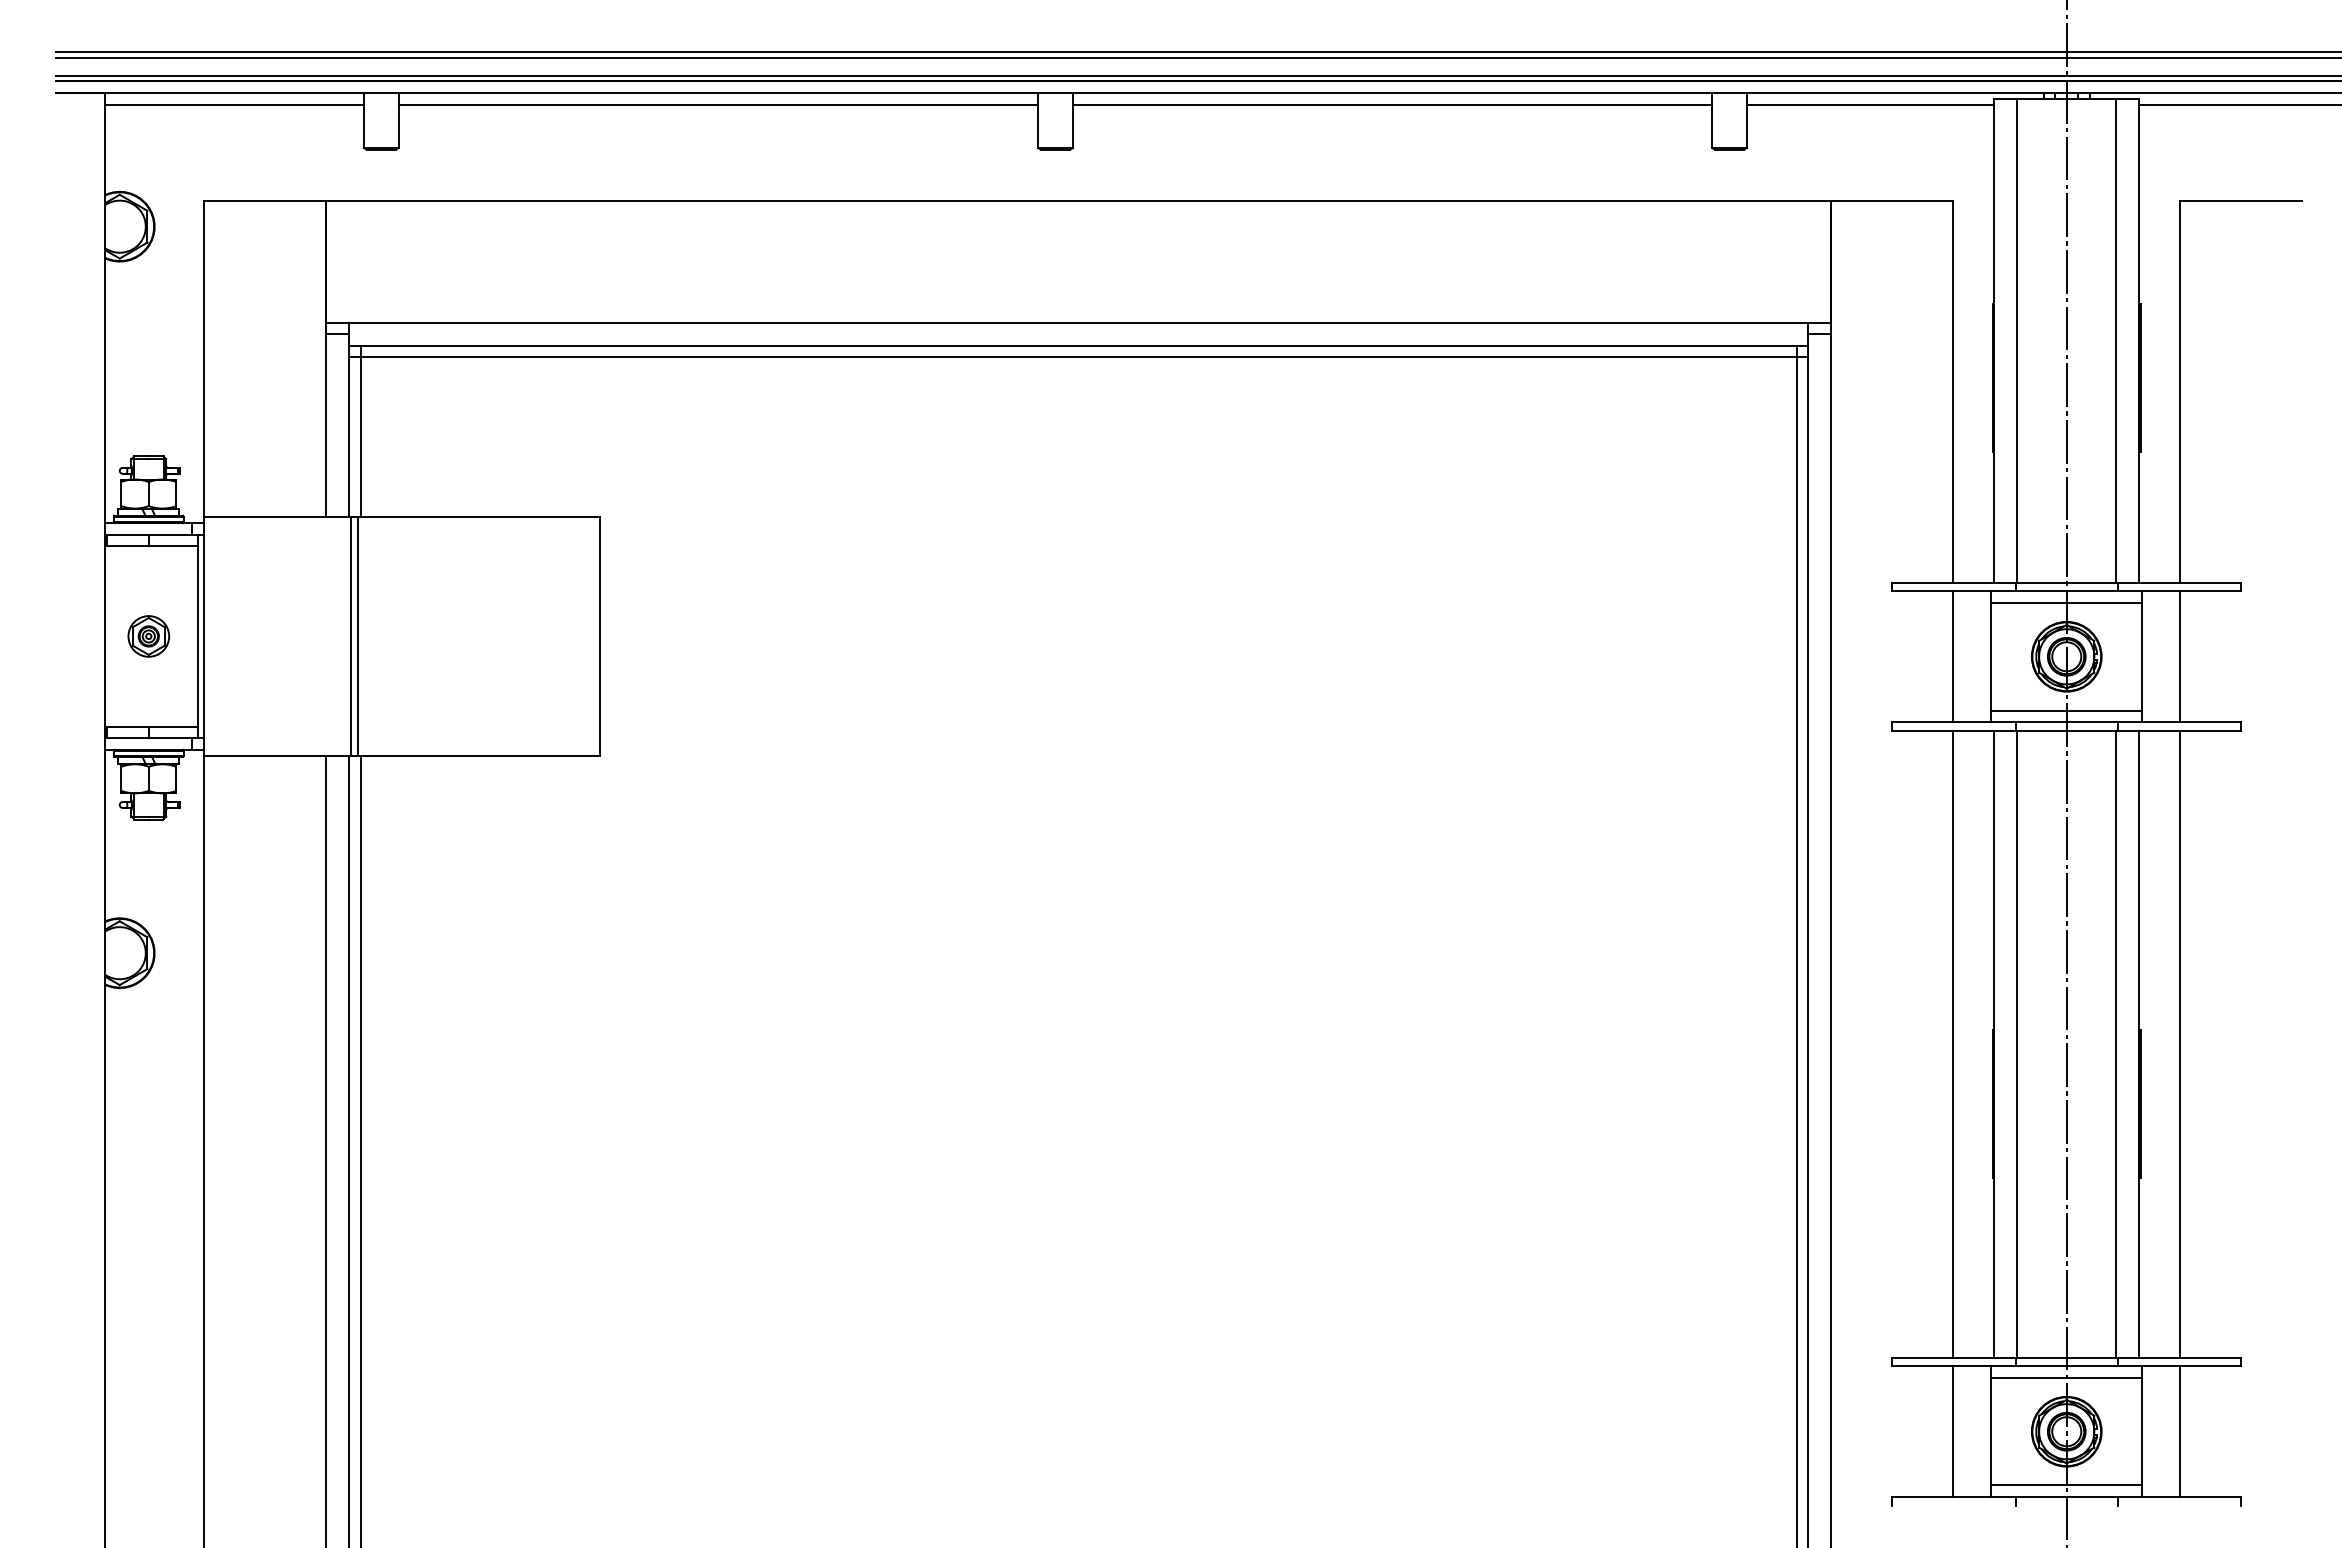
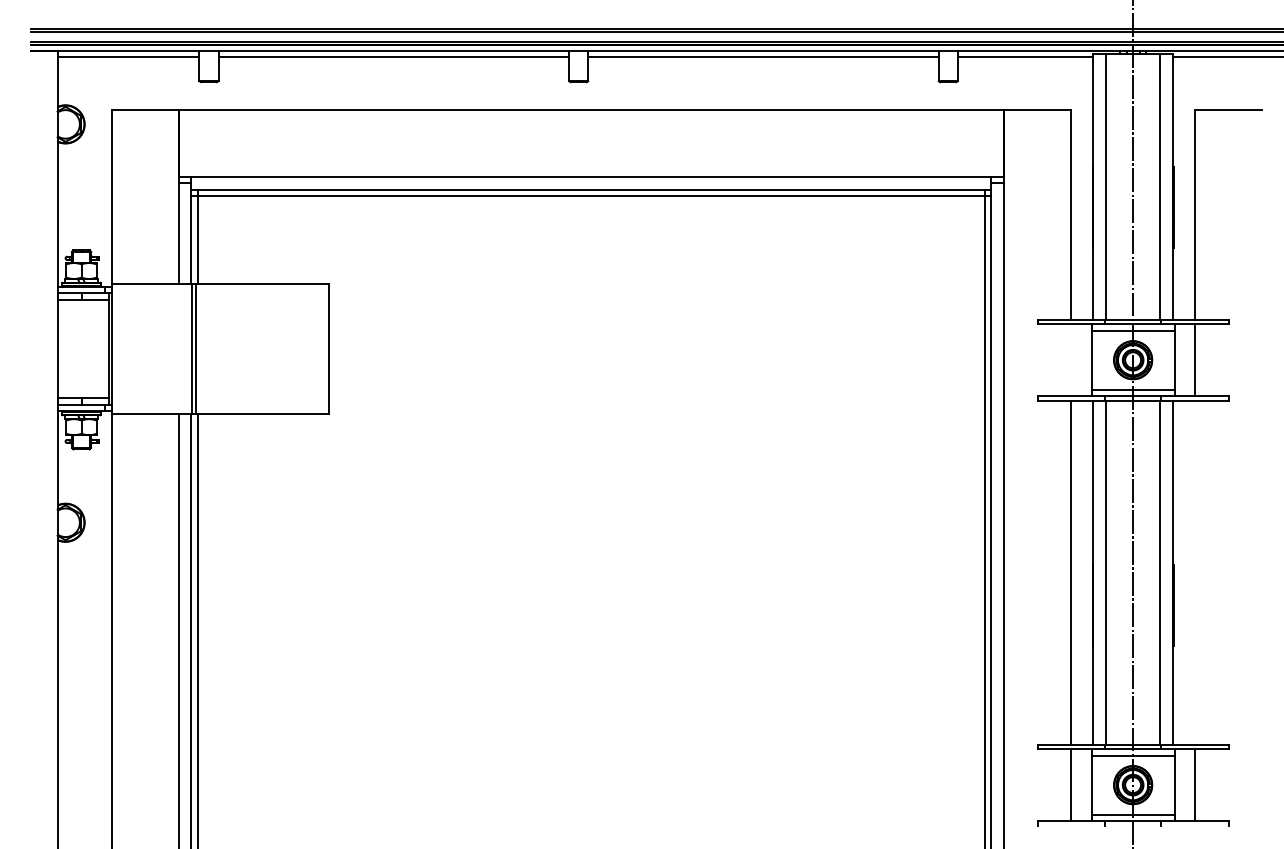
part: (148, 637) -> (81, 349), removed
line: (1954, 657) -> (1071, 360), removed
line: (2180, 1043) -> (1195, 572), removed

